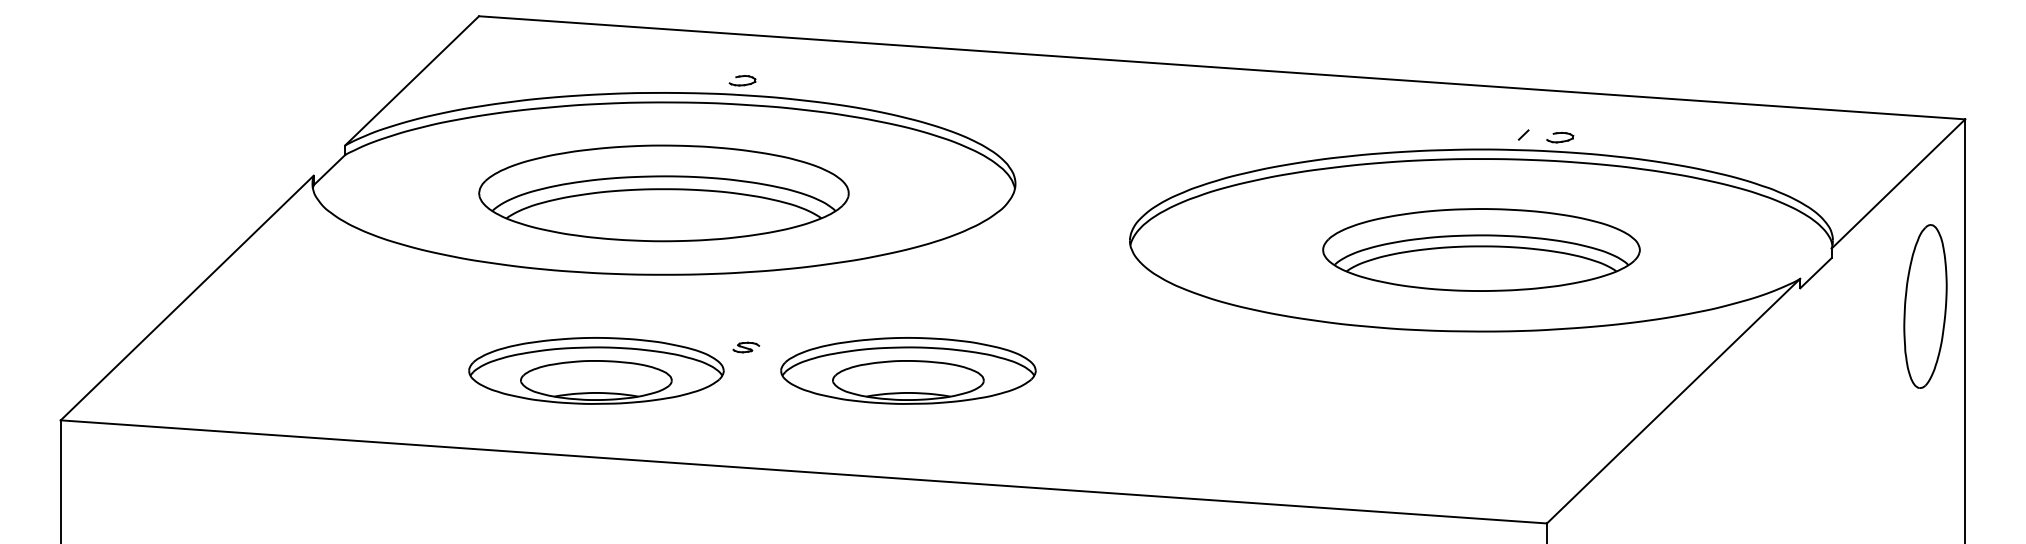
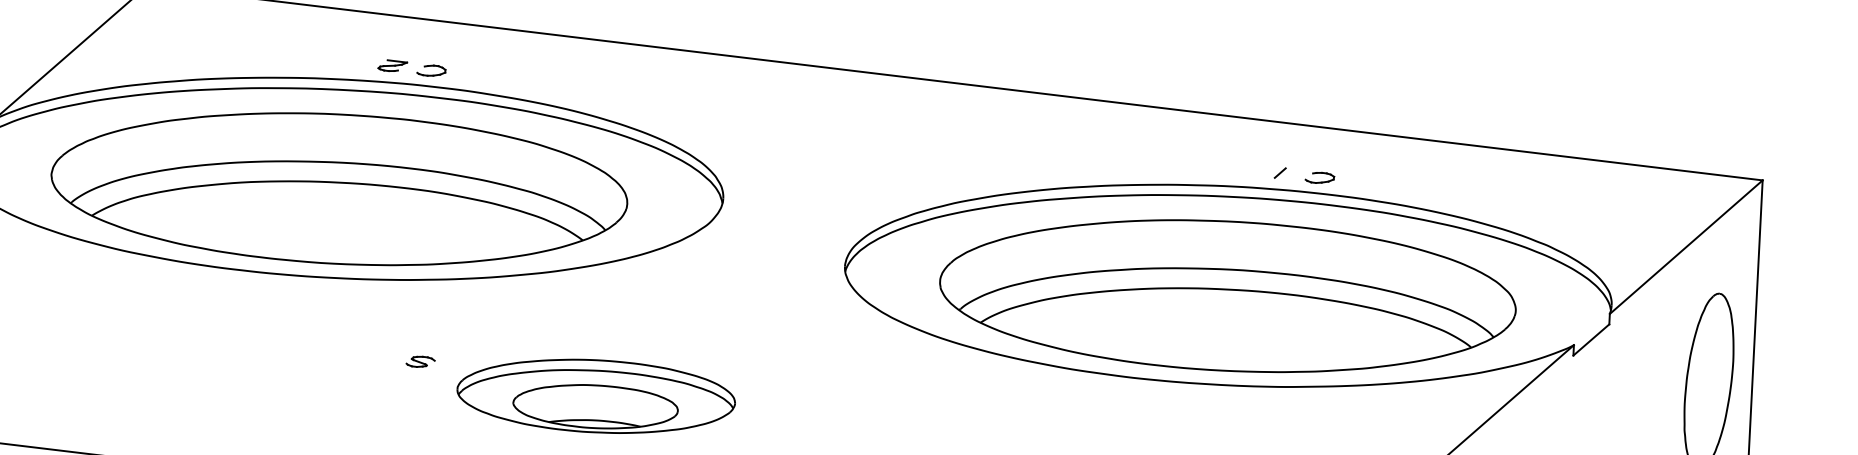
part: (706, 77) -> (392, 65), added
part: (663, 193) -> (338, 189), size x1.43
part: (1481, 249) -> (1227, 295), size x1.67
part: (596, 370) -> (256, 378), removed

